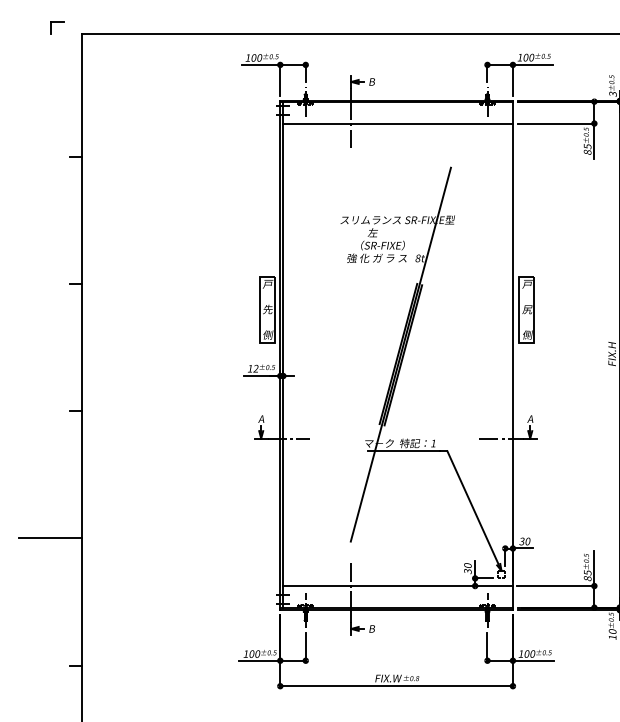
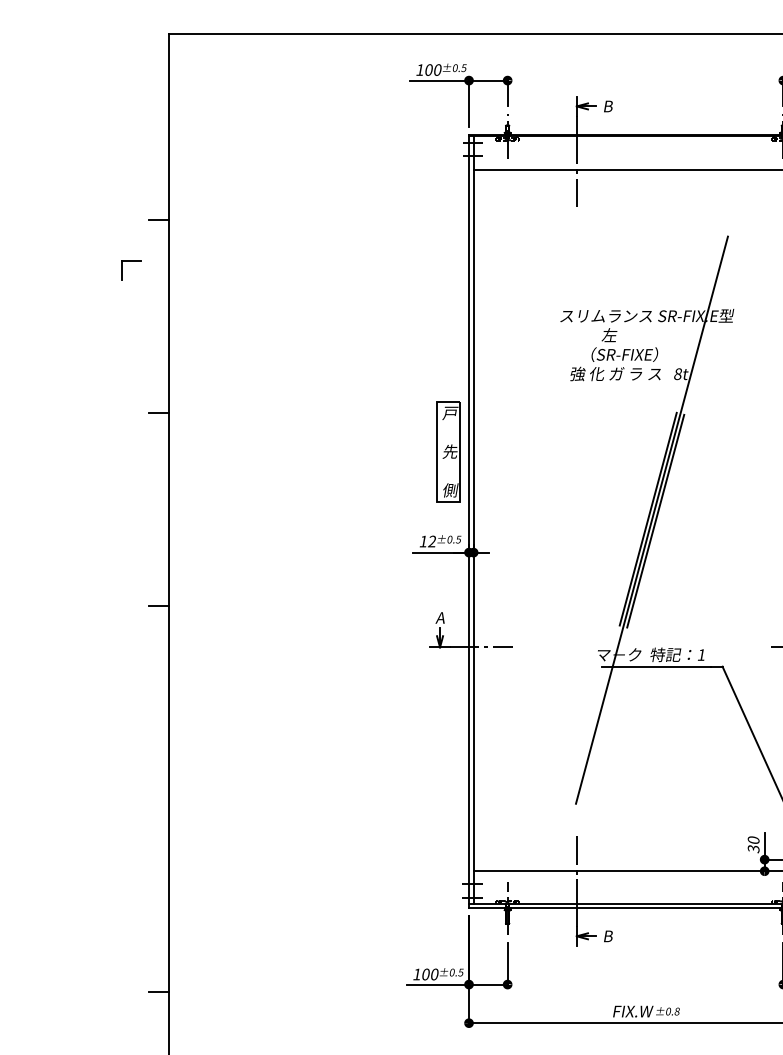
part: (57, 27) -> (130, 269), moved
line: (50, 538) -> (120, 799), removed

